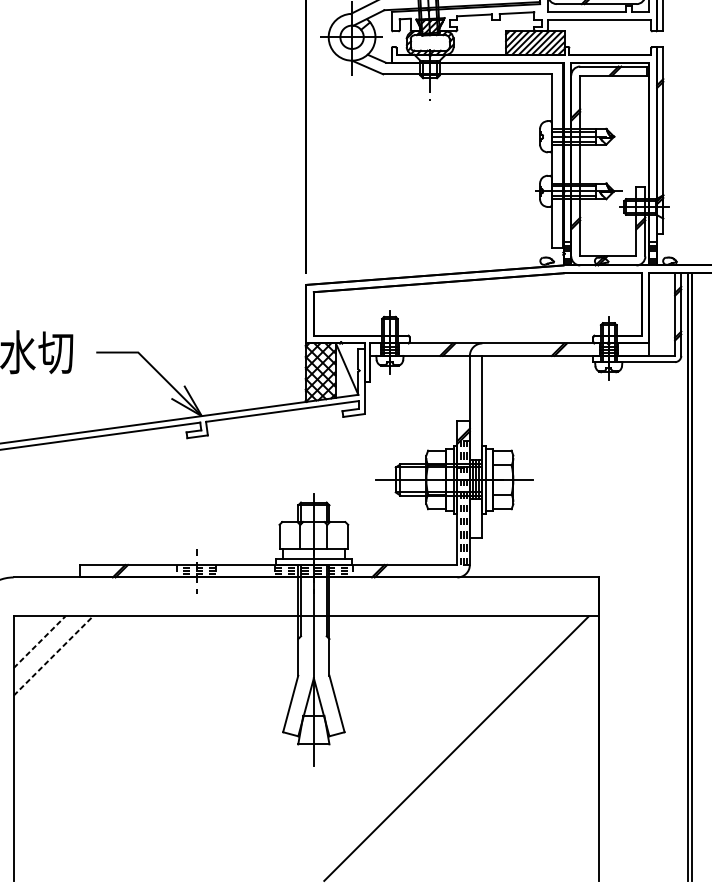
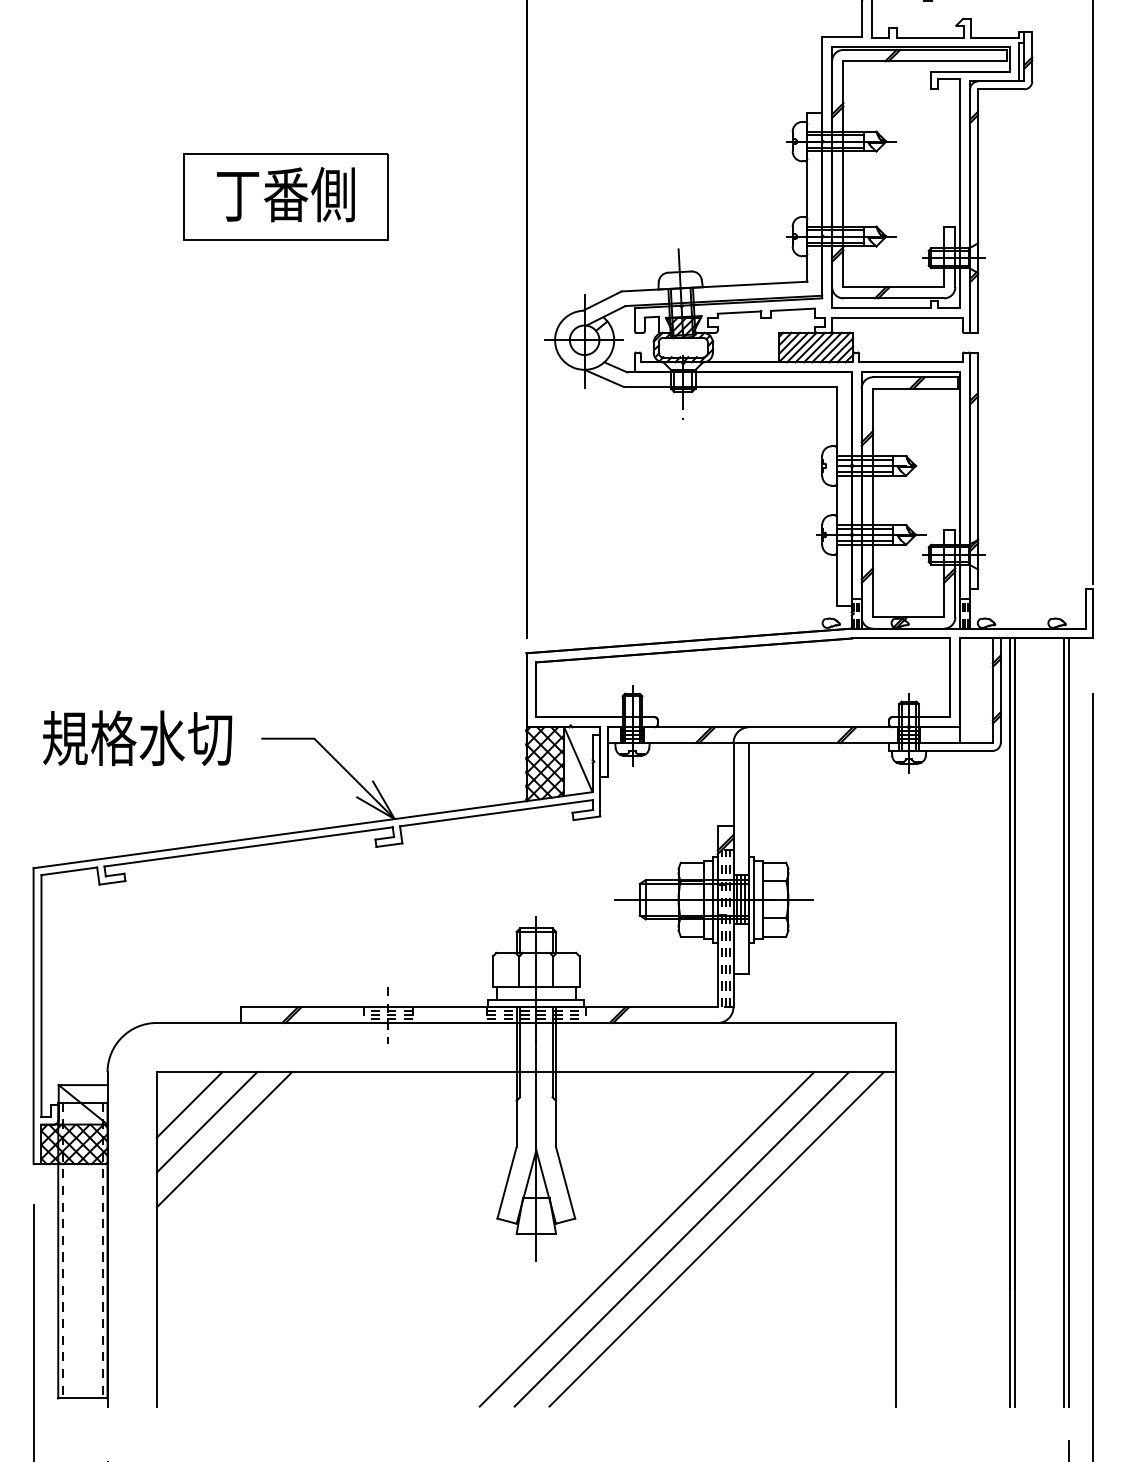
line: (40, 641) -> (190, 1104), dashed -> solid
line: (53, 656) -> (207, 1122), dashed -> solid
line: (67, 669) -> (224, 1139), added
line: (401, 748) -> (646, 1239), added
line: (428, 748) -> (681, 1239), added

